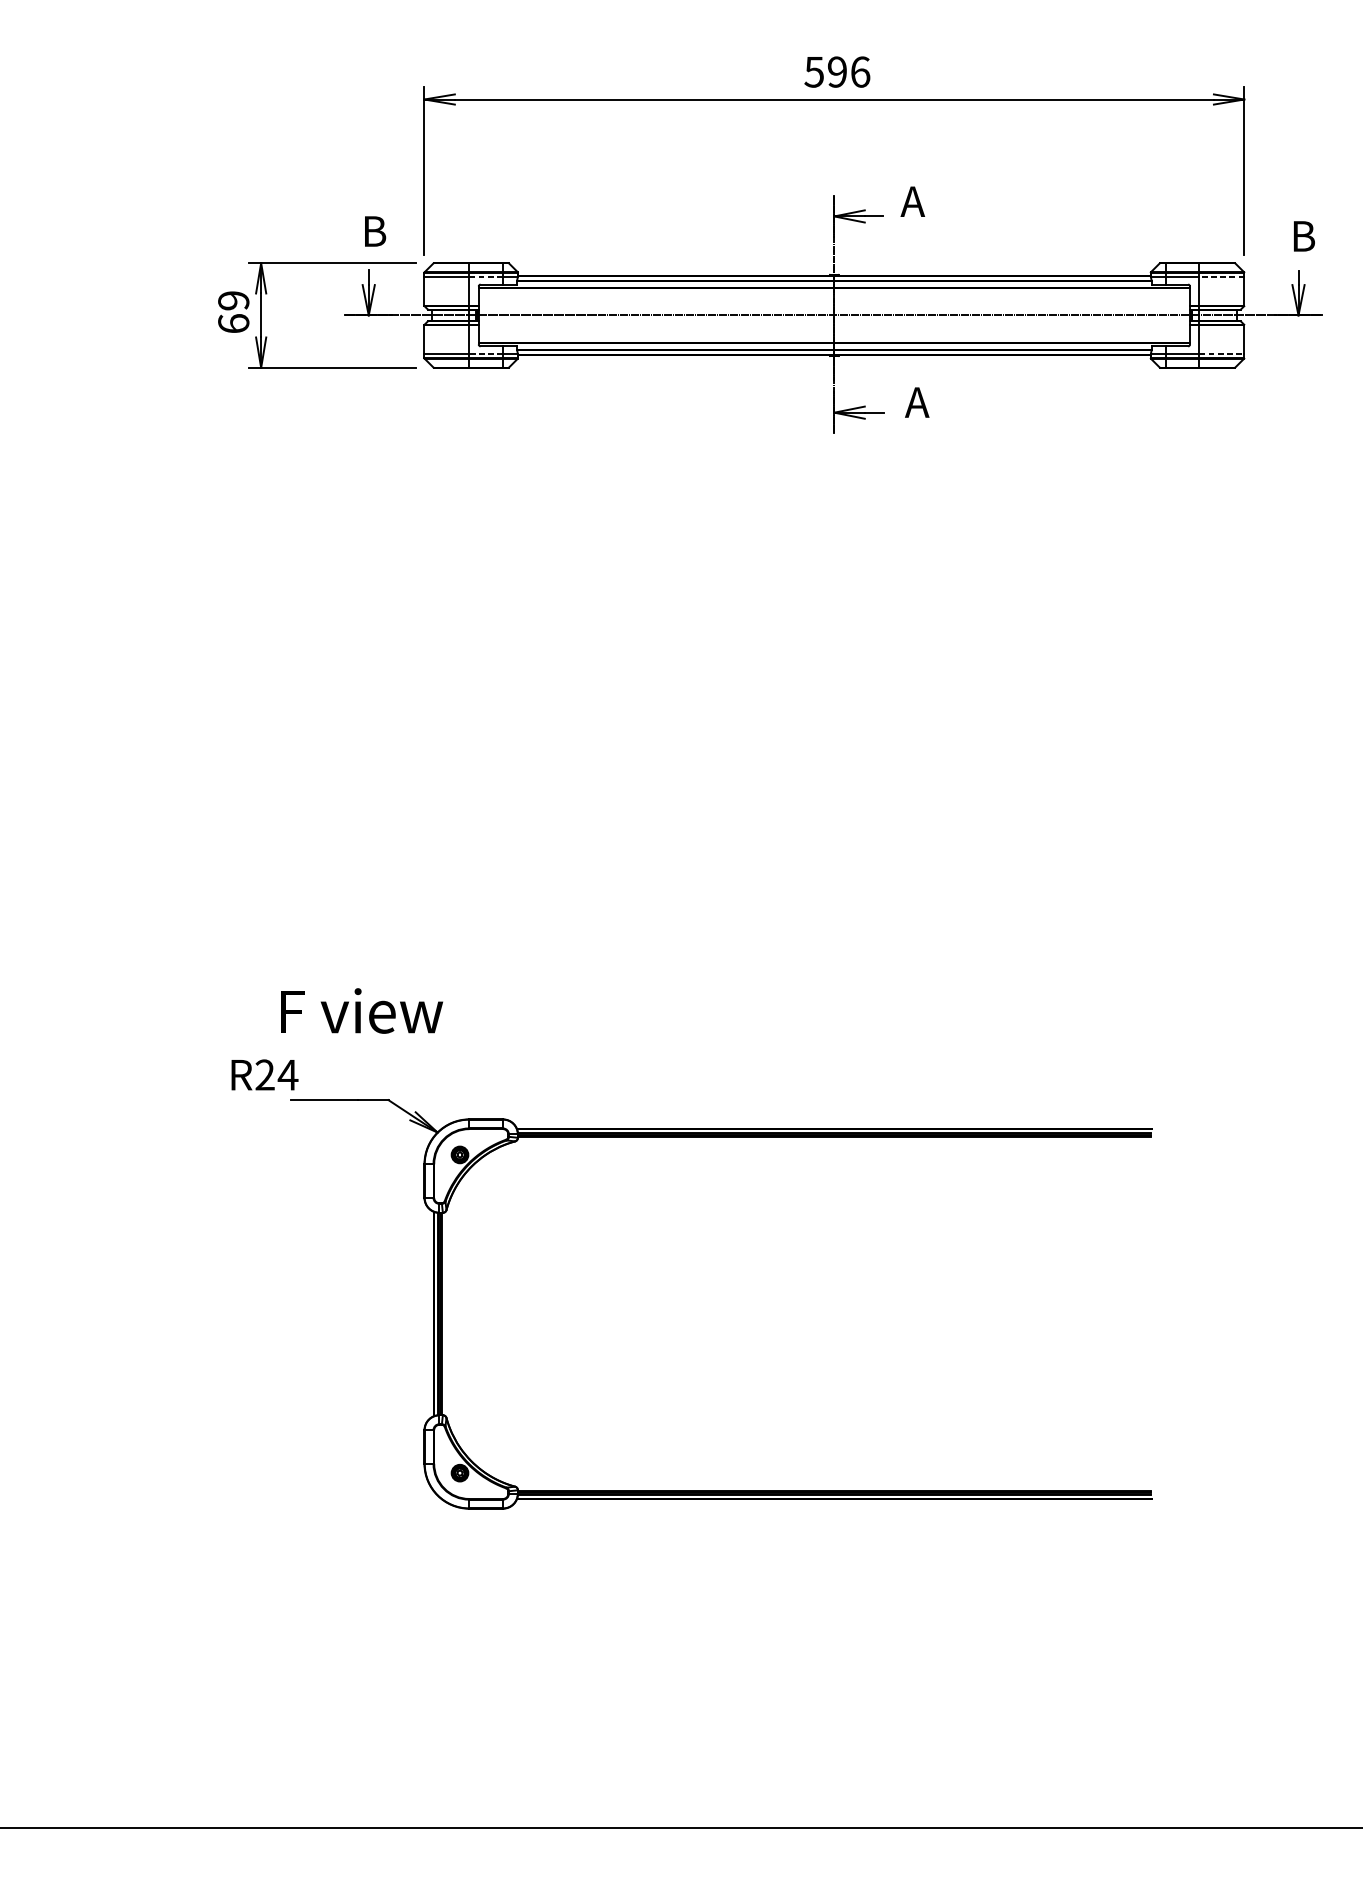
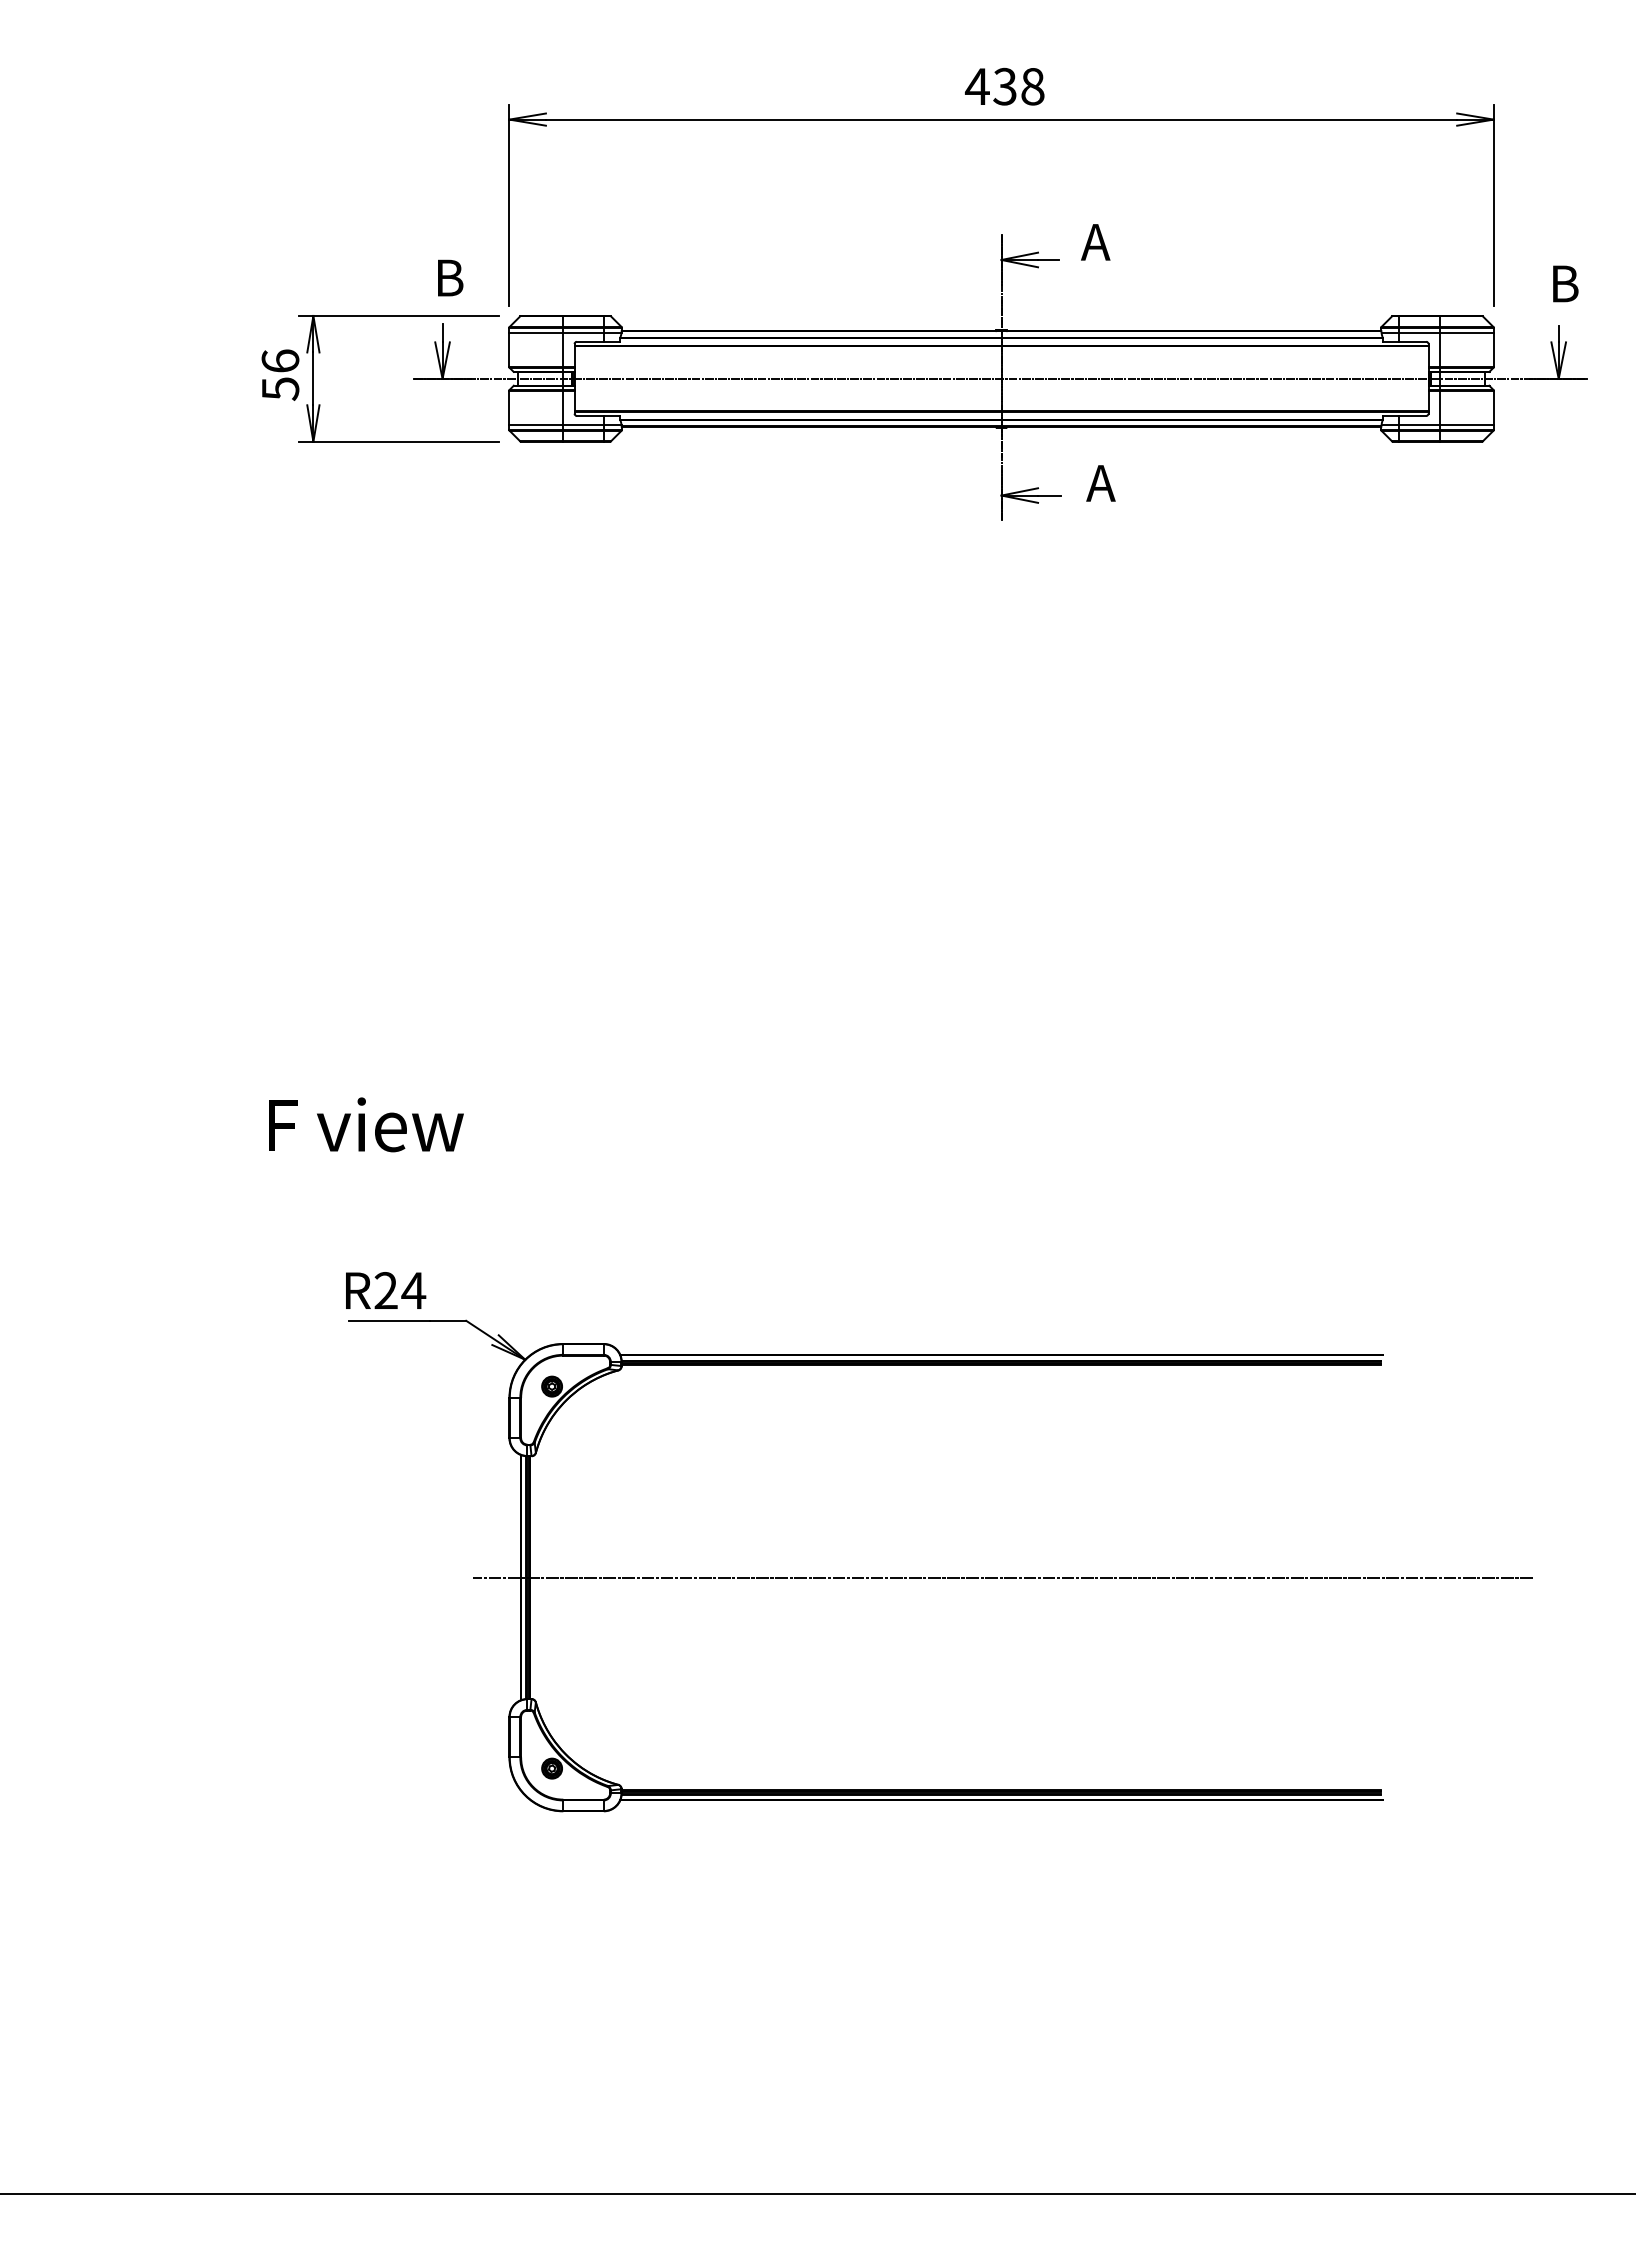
text: (836, 71) -> (1004, 86), 596 -> 438
line: (486, 276) -> (584, 332), dashed -> solid
line: (1221, 276) -> (1466, 332), dashed -> solid
text: (233, 311) -> (280, 374), 69 -> 56
line: (486, 353) -> (583, 424), dashed -> solid
line: (1221, 353) -> (1466, 424), dashed -> solid
text: (362, 1010) -> (366, 1124), moved
text: (265, 1074) -> (386, 1290), moved
line: (835, 1313) -> (1002, 1577), added

